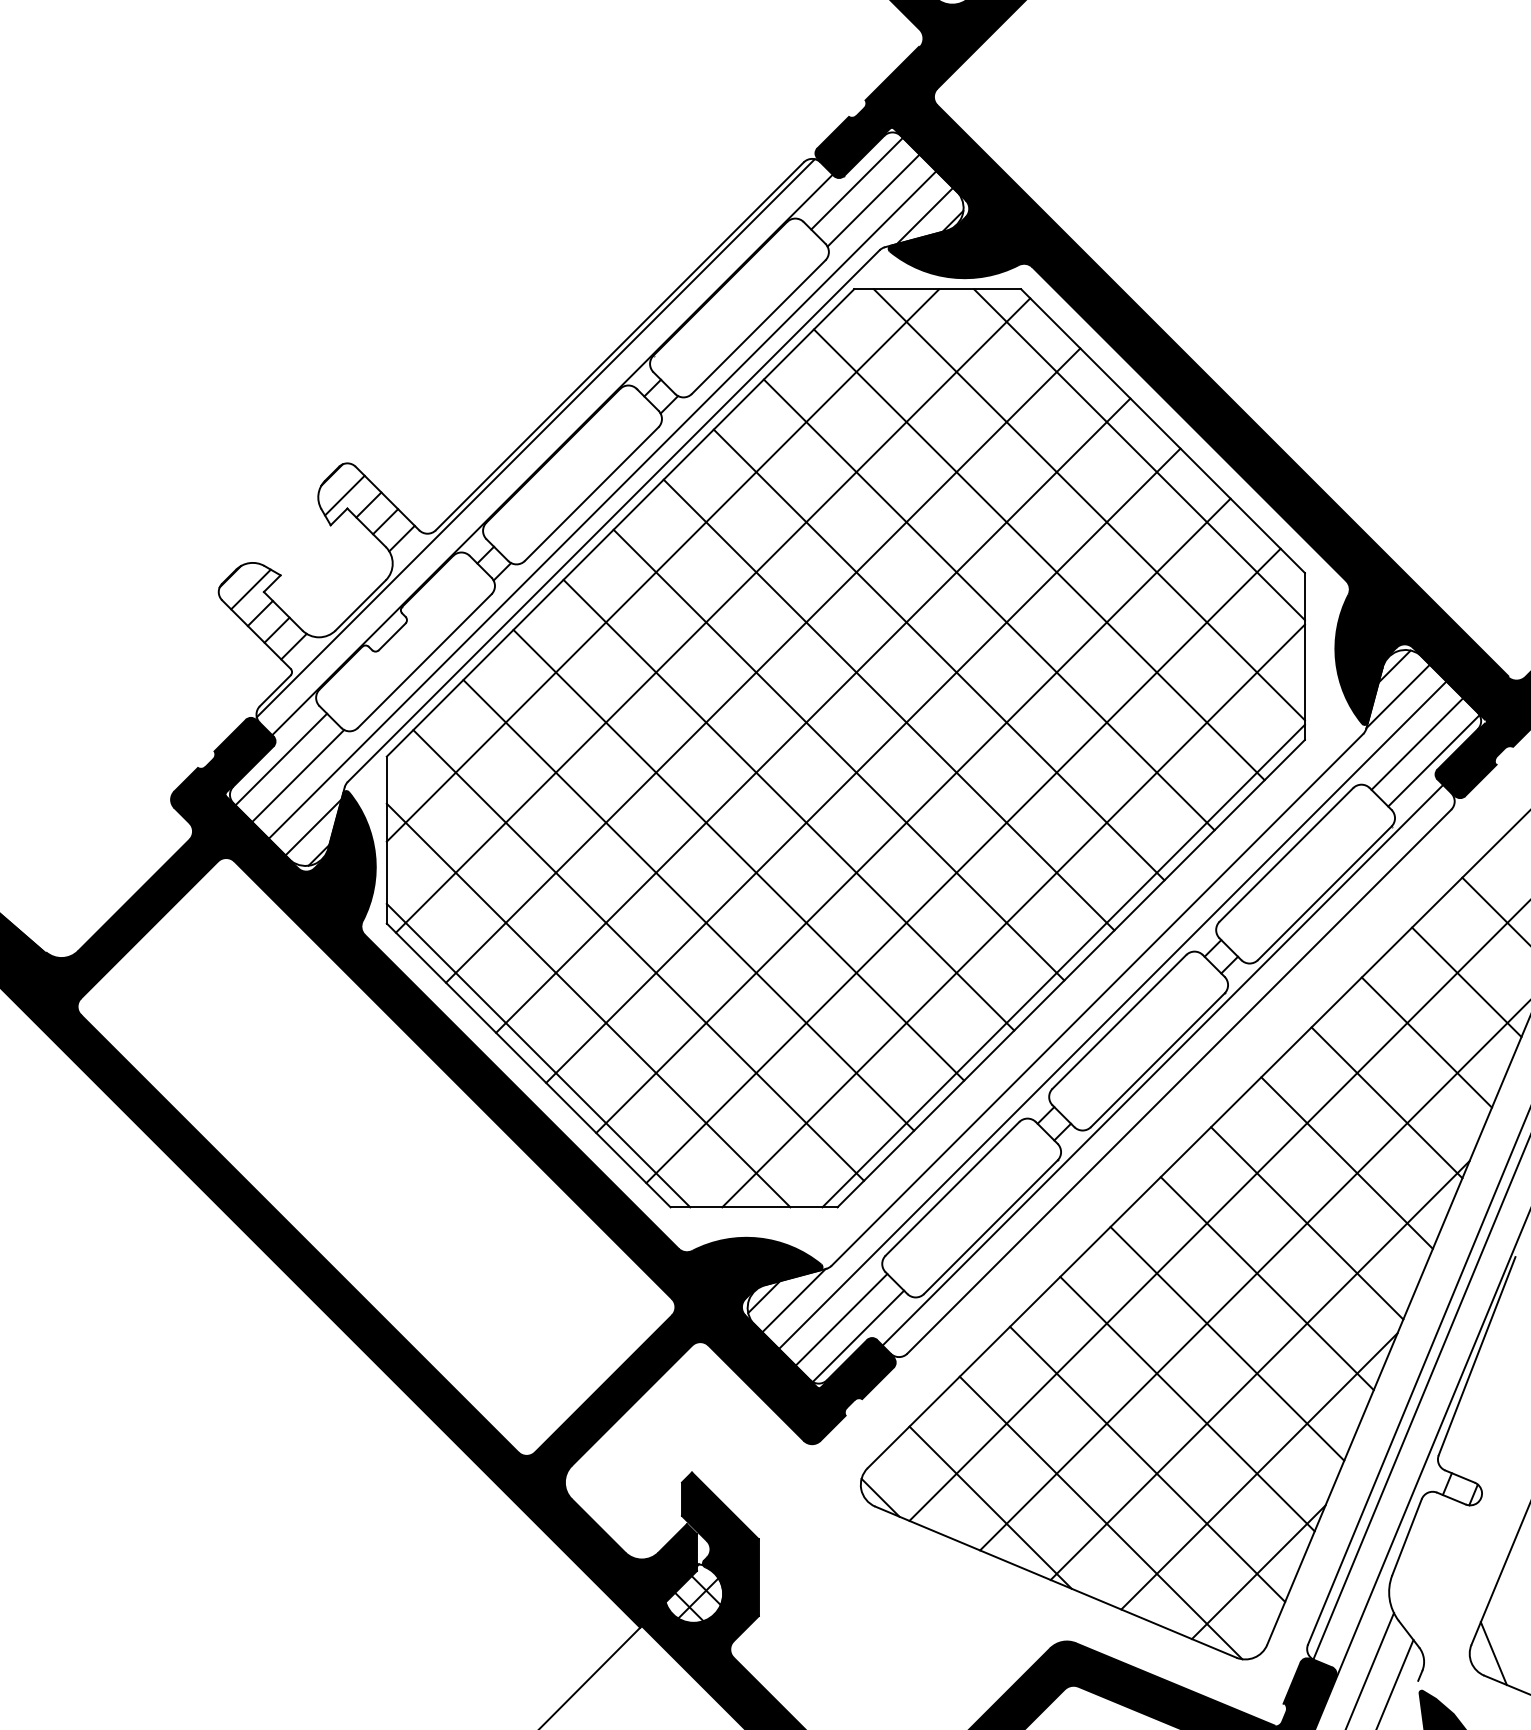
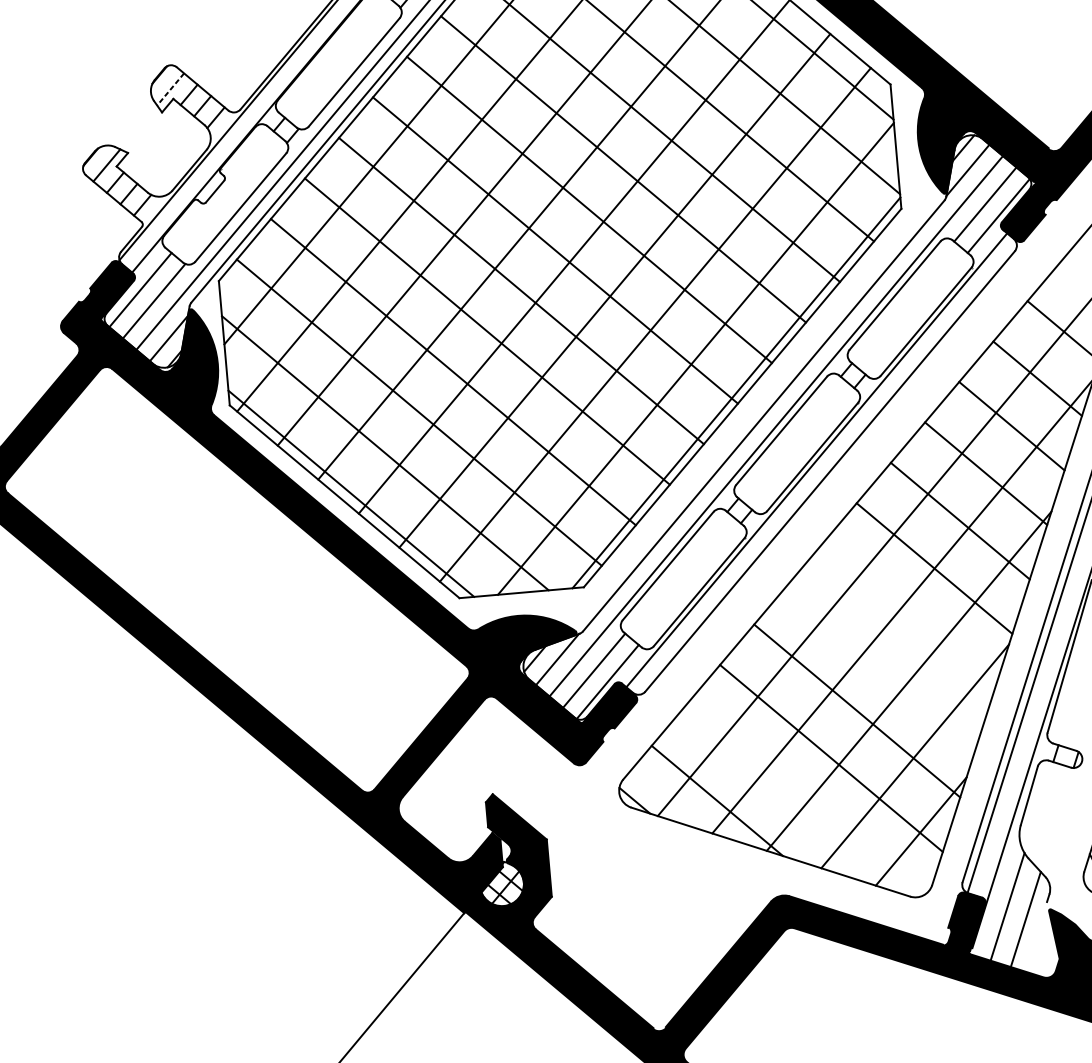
line: (344, 495) -> (170, 89), solid -> dashed
line: (1266, 1283) -> (908, 616), removed
line: (1227, 1343) -> (883, 663), removed
line: (1100, 1517) -> (799, 801), removed

